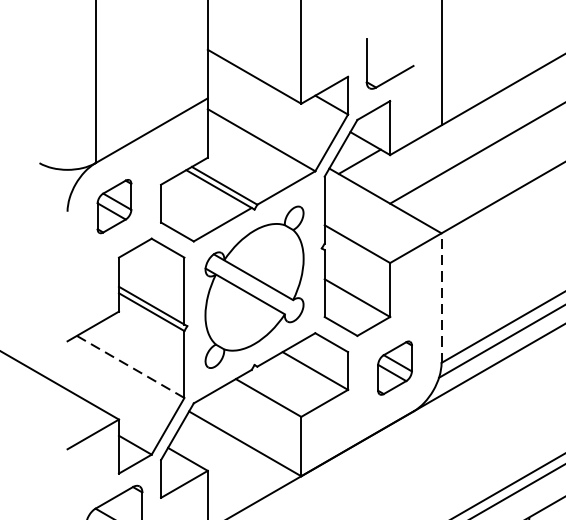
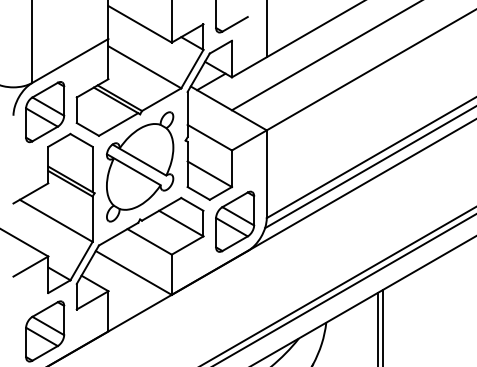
part: (114, 206) -> (45, 112), size x1.67
line: (441, 298) -> (266, 174), dashed -> solid
line: (131, 367) -> (56, 221), dashed -> solid
part: (395, 367) -> (235, 221), size x1.67

